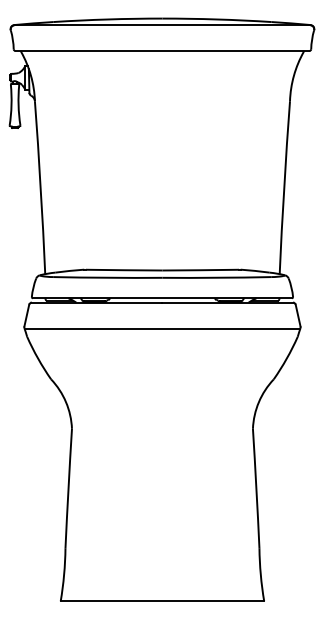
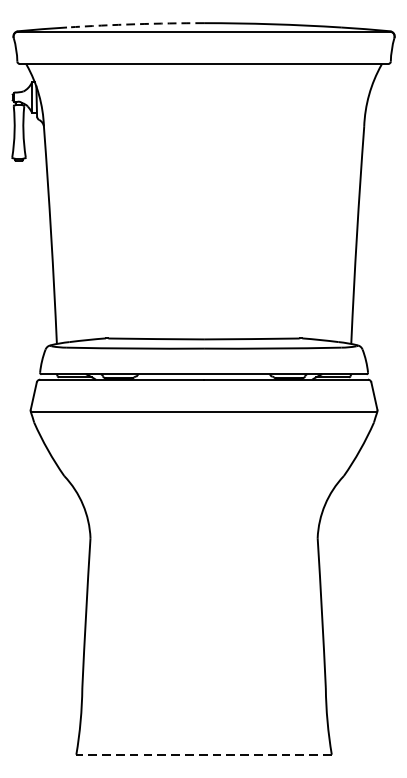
arc: (107, 19) -> (135, 24), solid -> dashed
line: (162, 601) -> (204, 754), solid -> dashed

